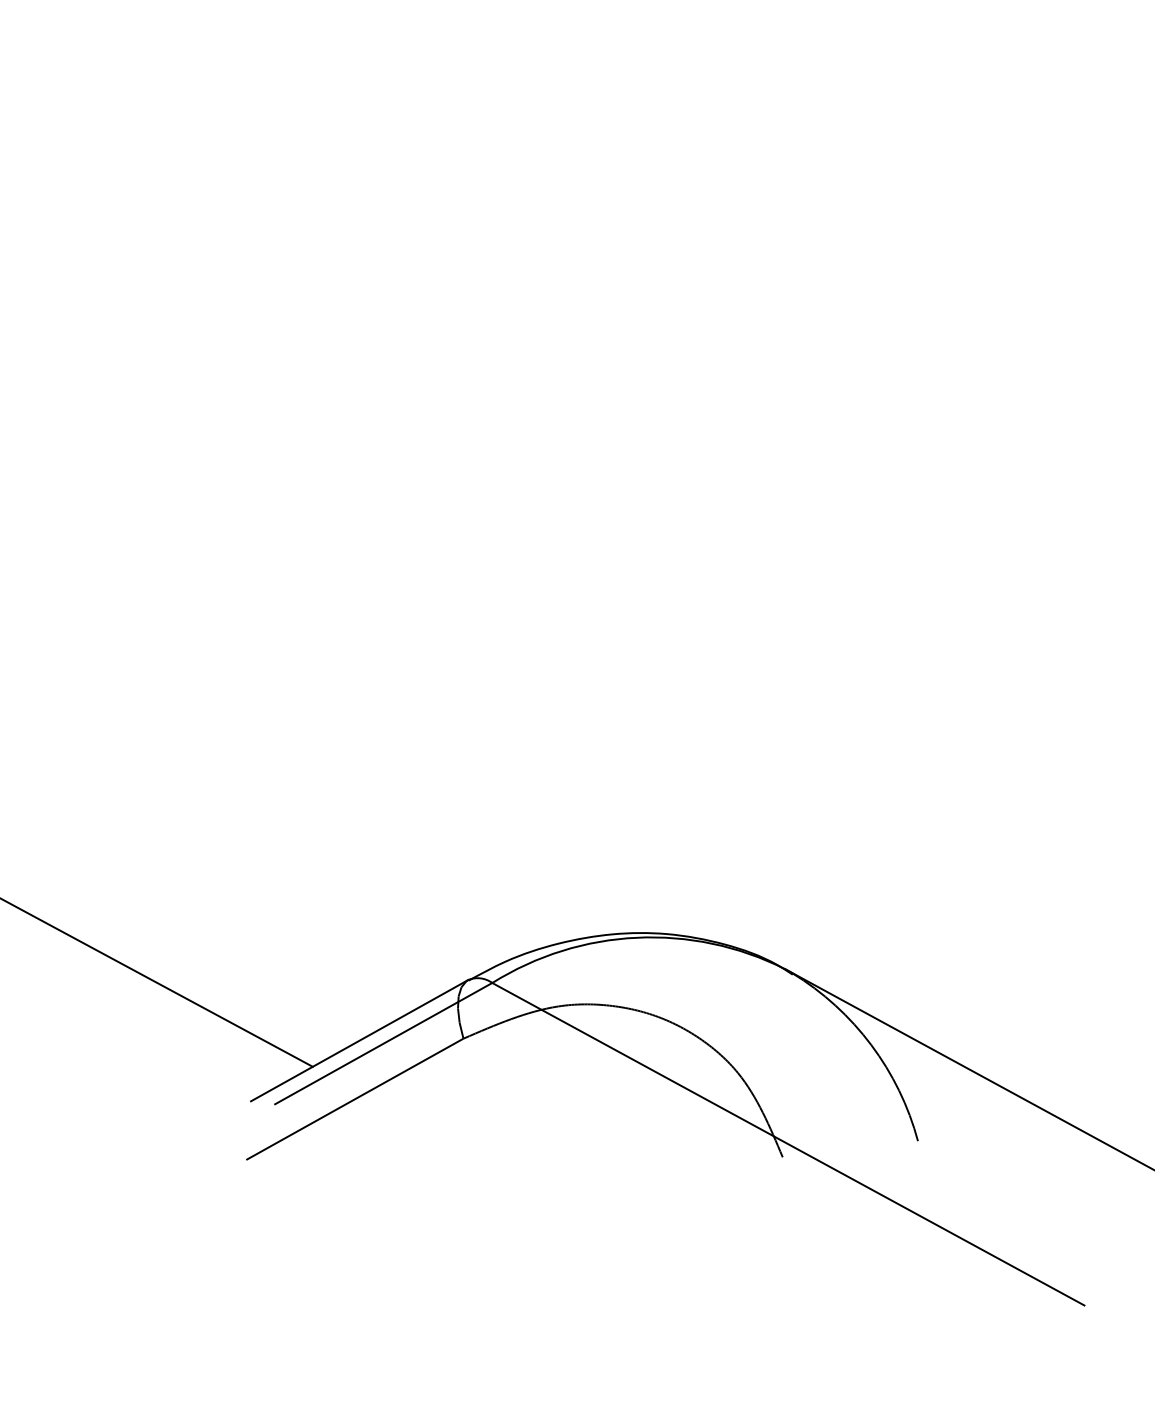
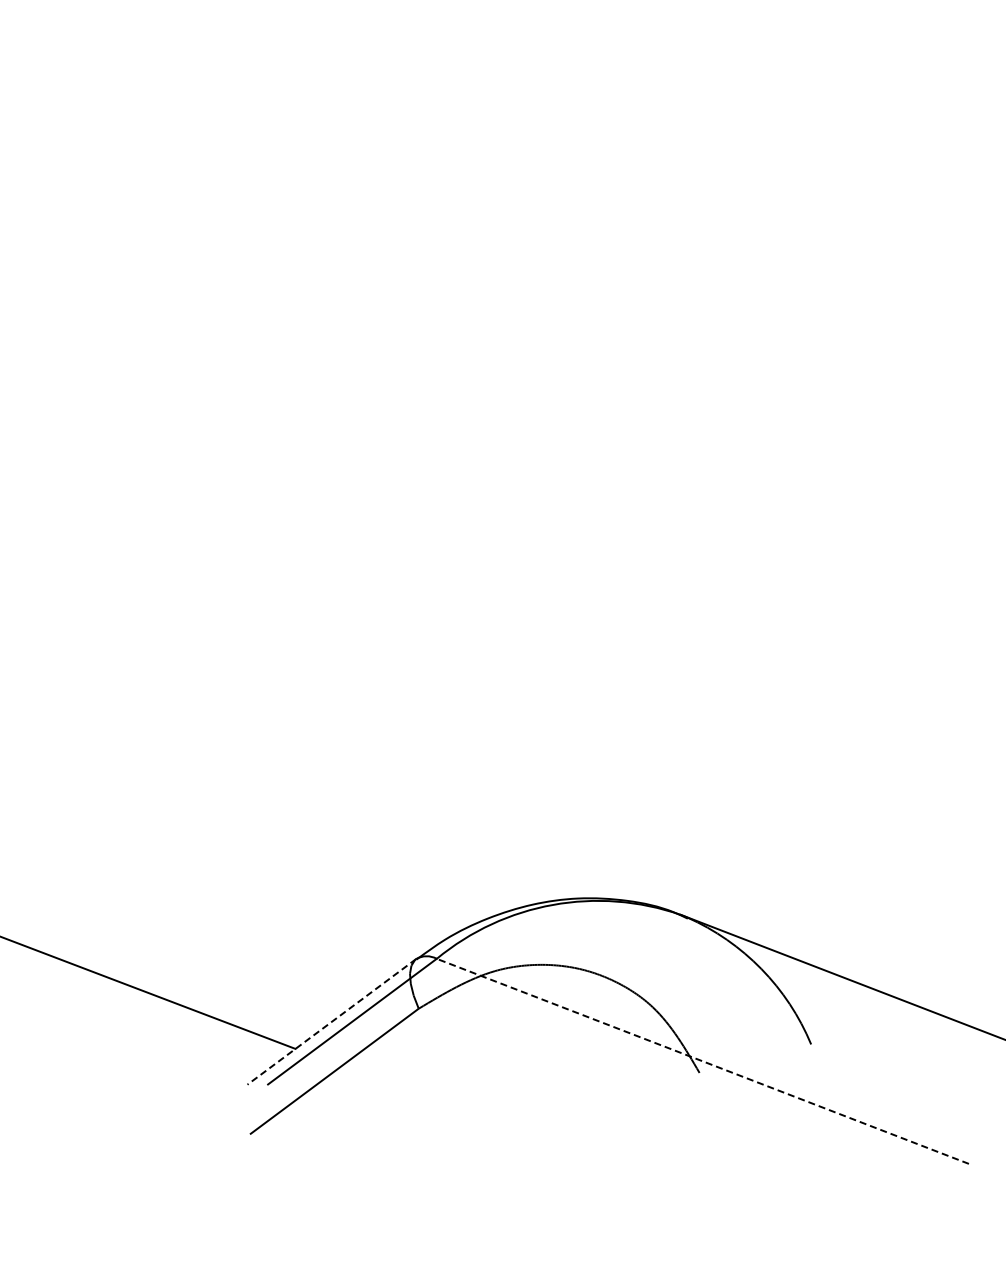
line: (359, 1041) -> (331, 1022), solid -> dashed
line: (787, 1144) -> (702, 1061), solid -> dashed

